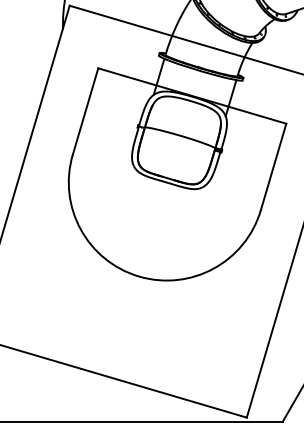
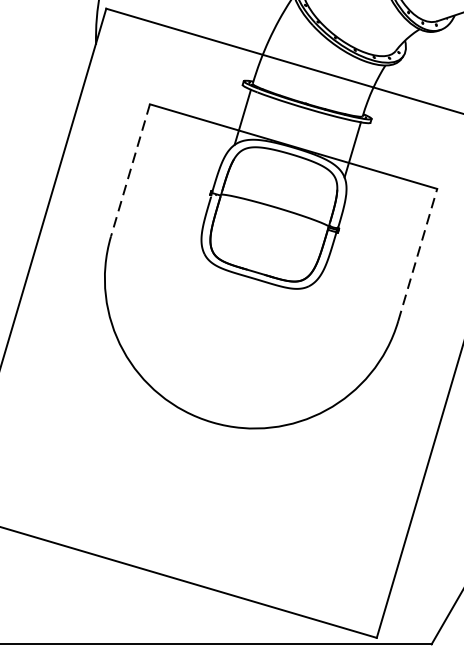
line: (85, 112) -> (130, 171), solid -> dashed
line: (273, 166) -> (417, 254), solid -> dashed

